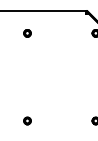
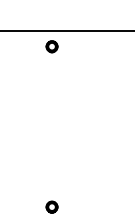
part: (27, 33) -> (52, 46), moved

